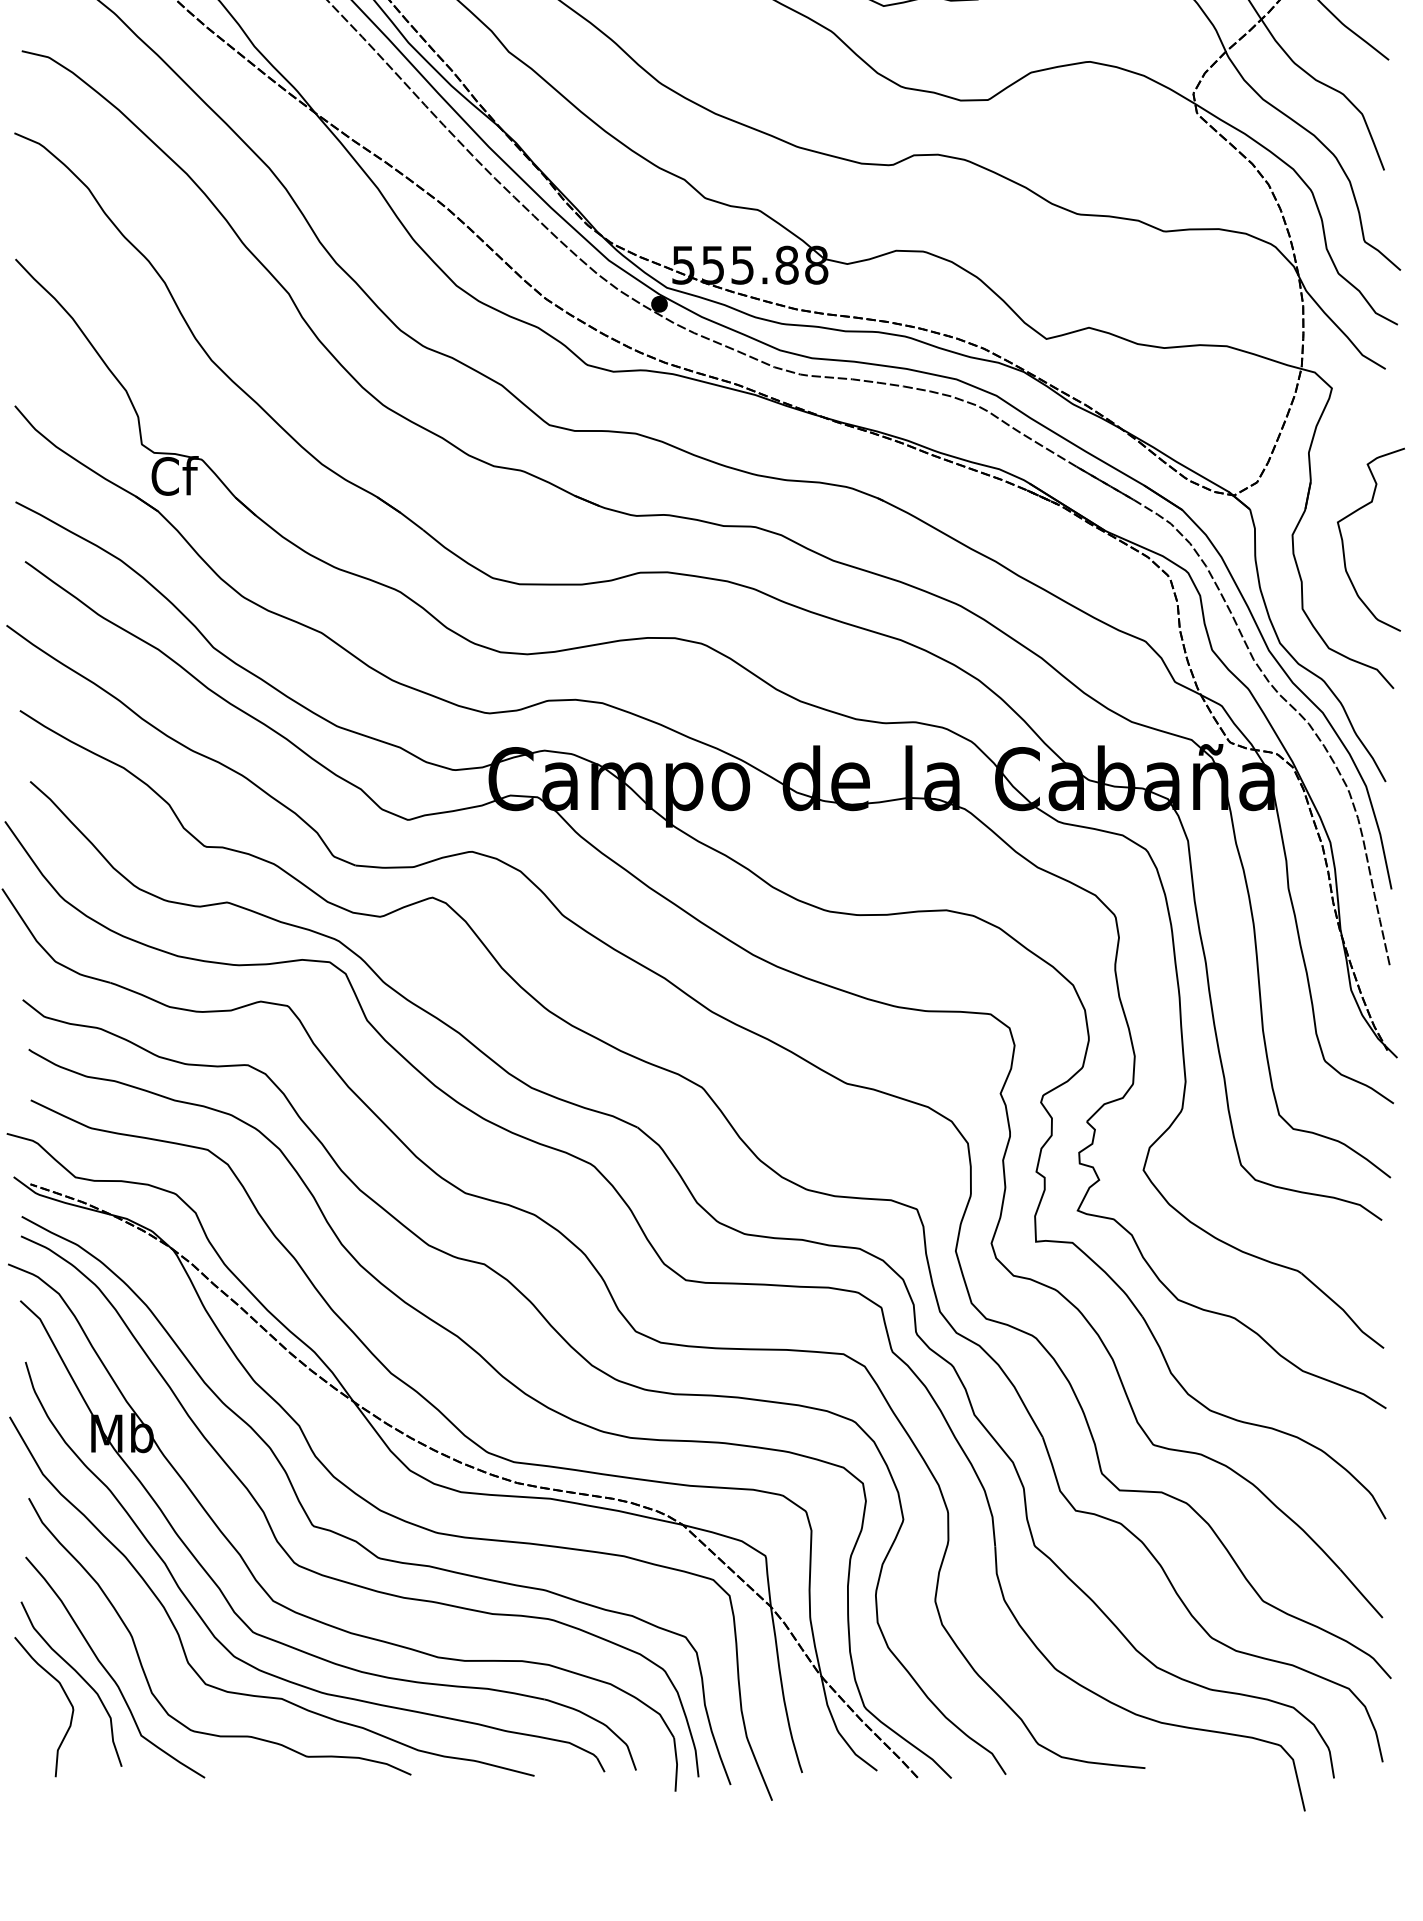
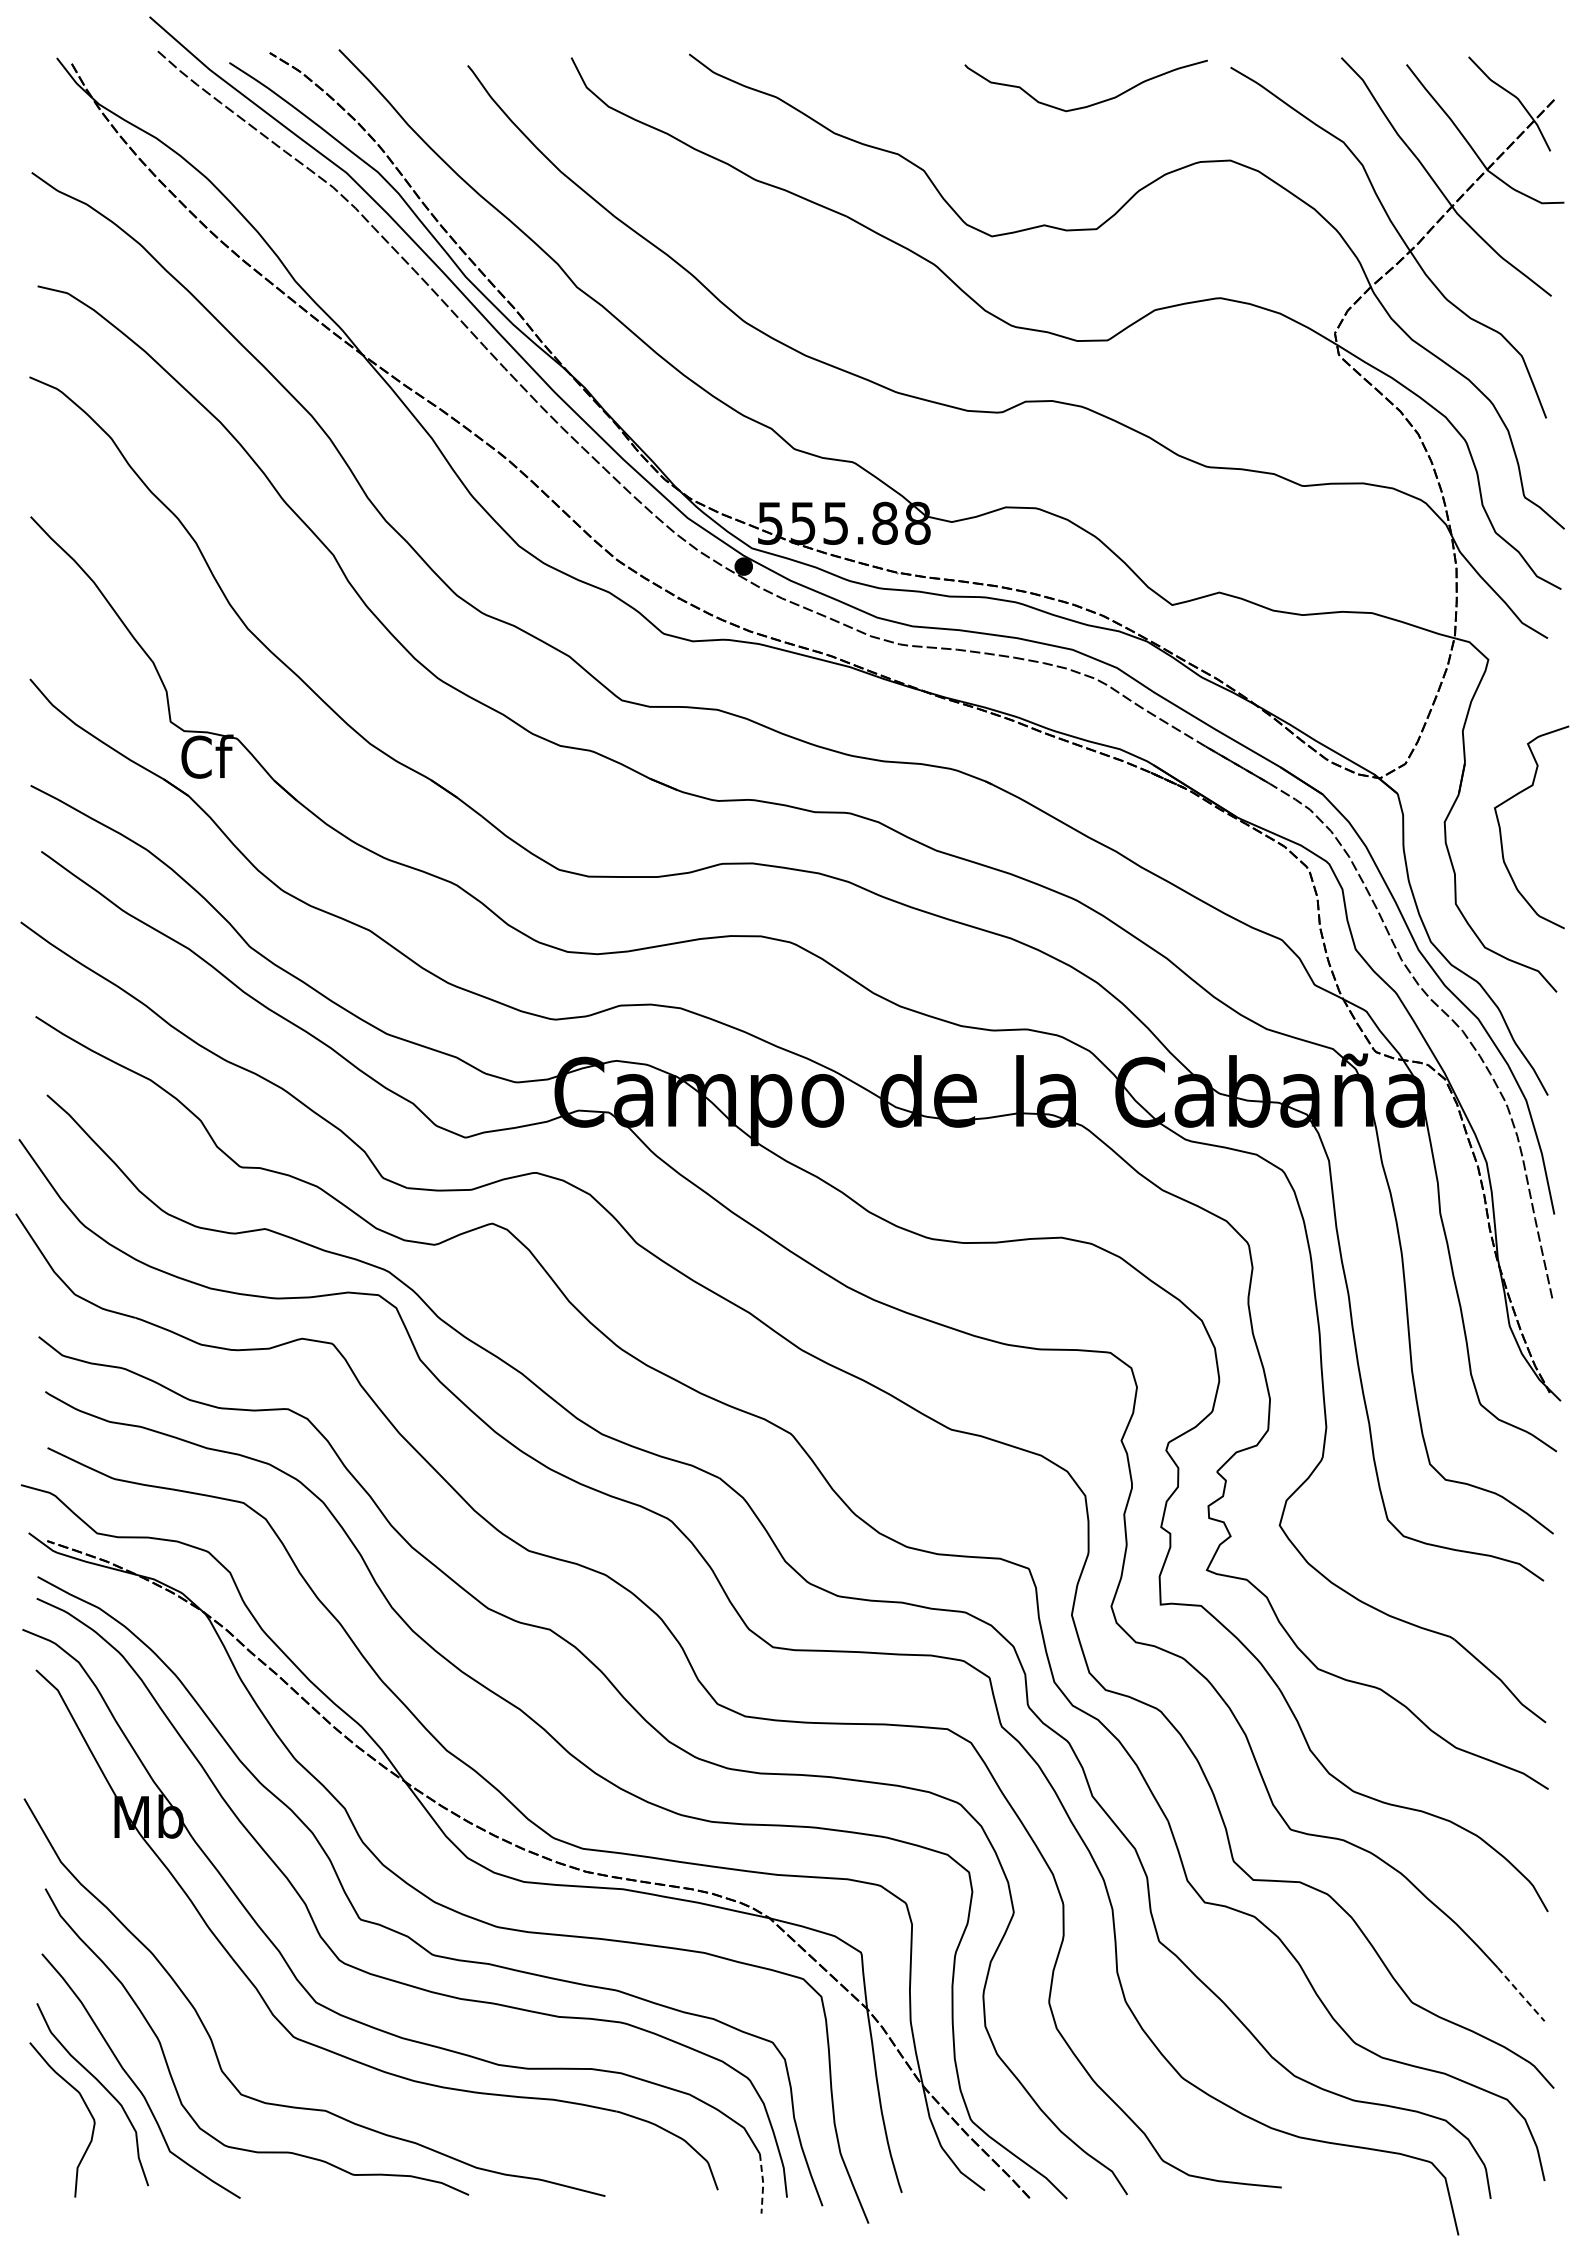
line: (1361, 1594) -> (1521, 1995), solid -> dashed
part: (275, 1675) -> (318, 2084), removed
line: (677, 1764) -> (763, 2183), solid -> dashed

